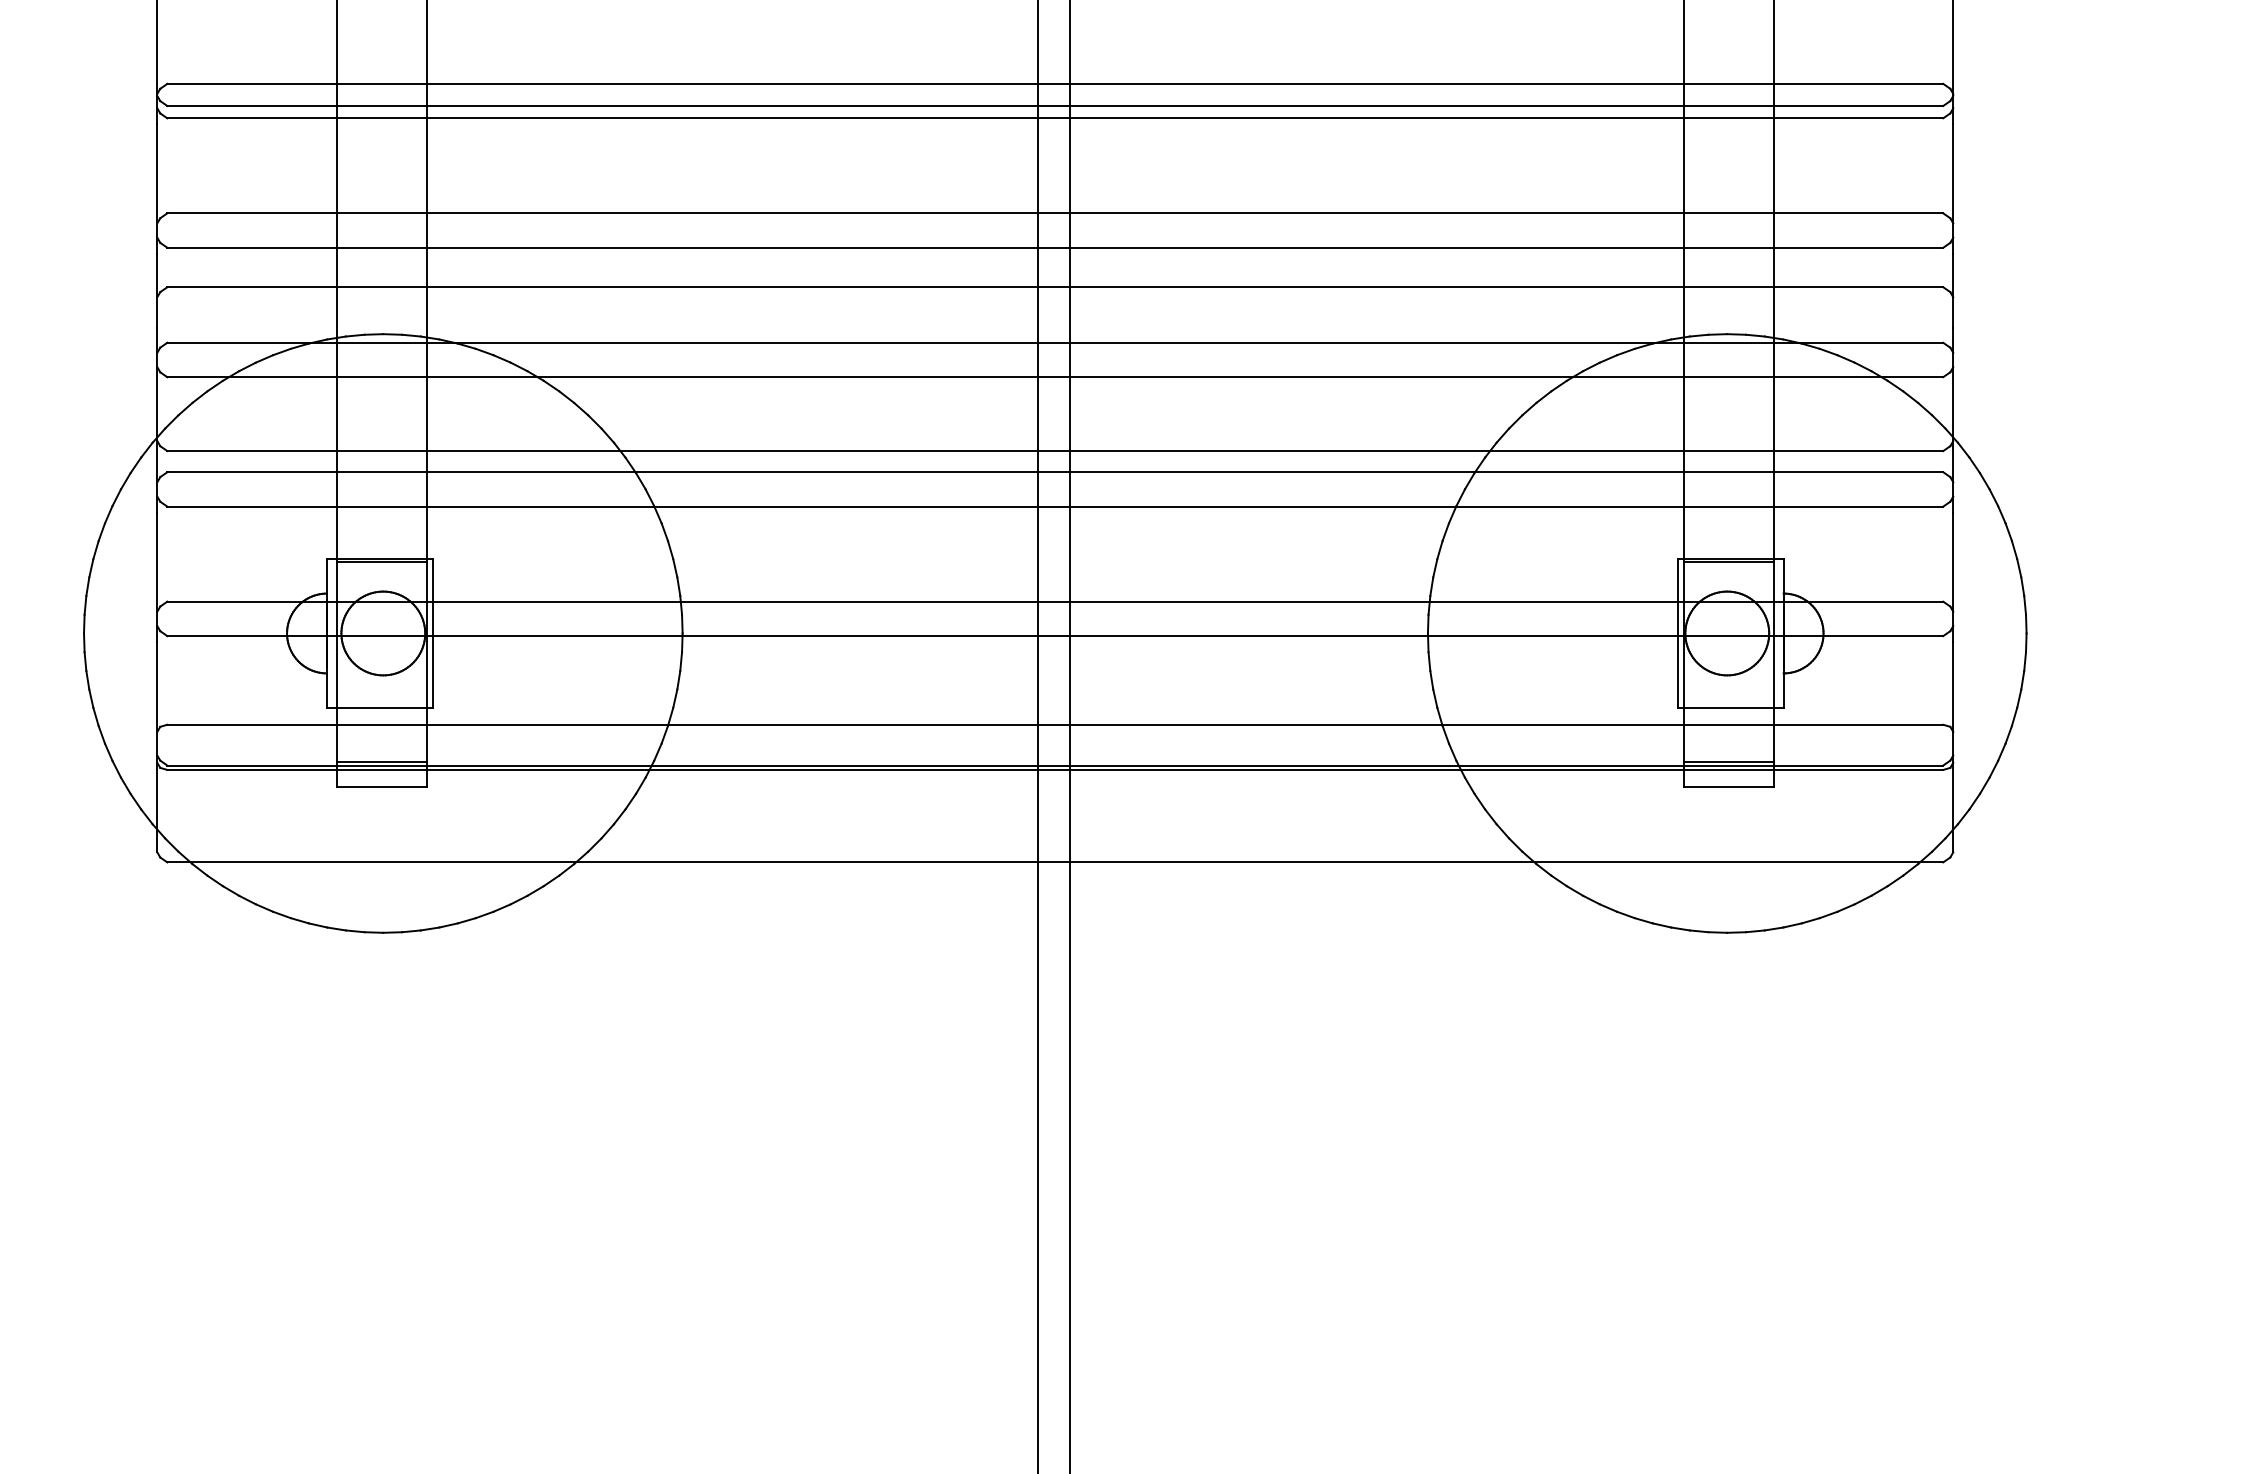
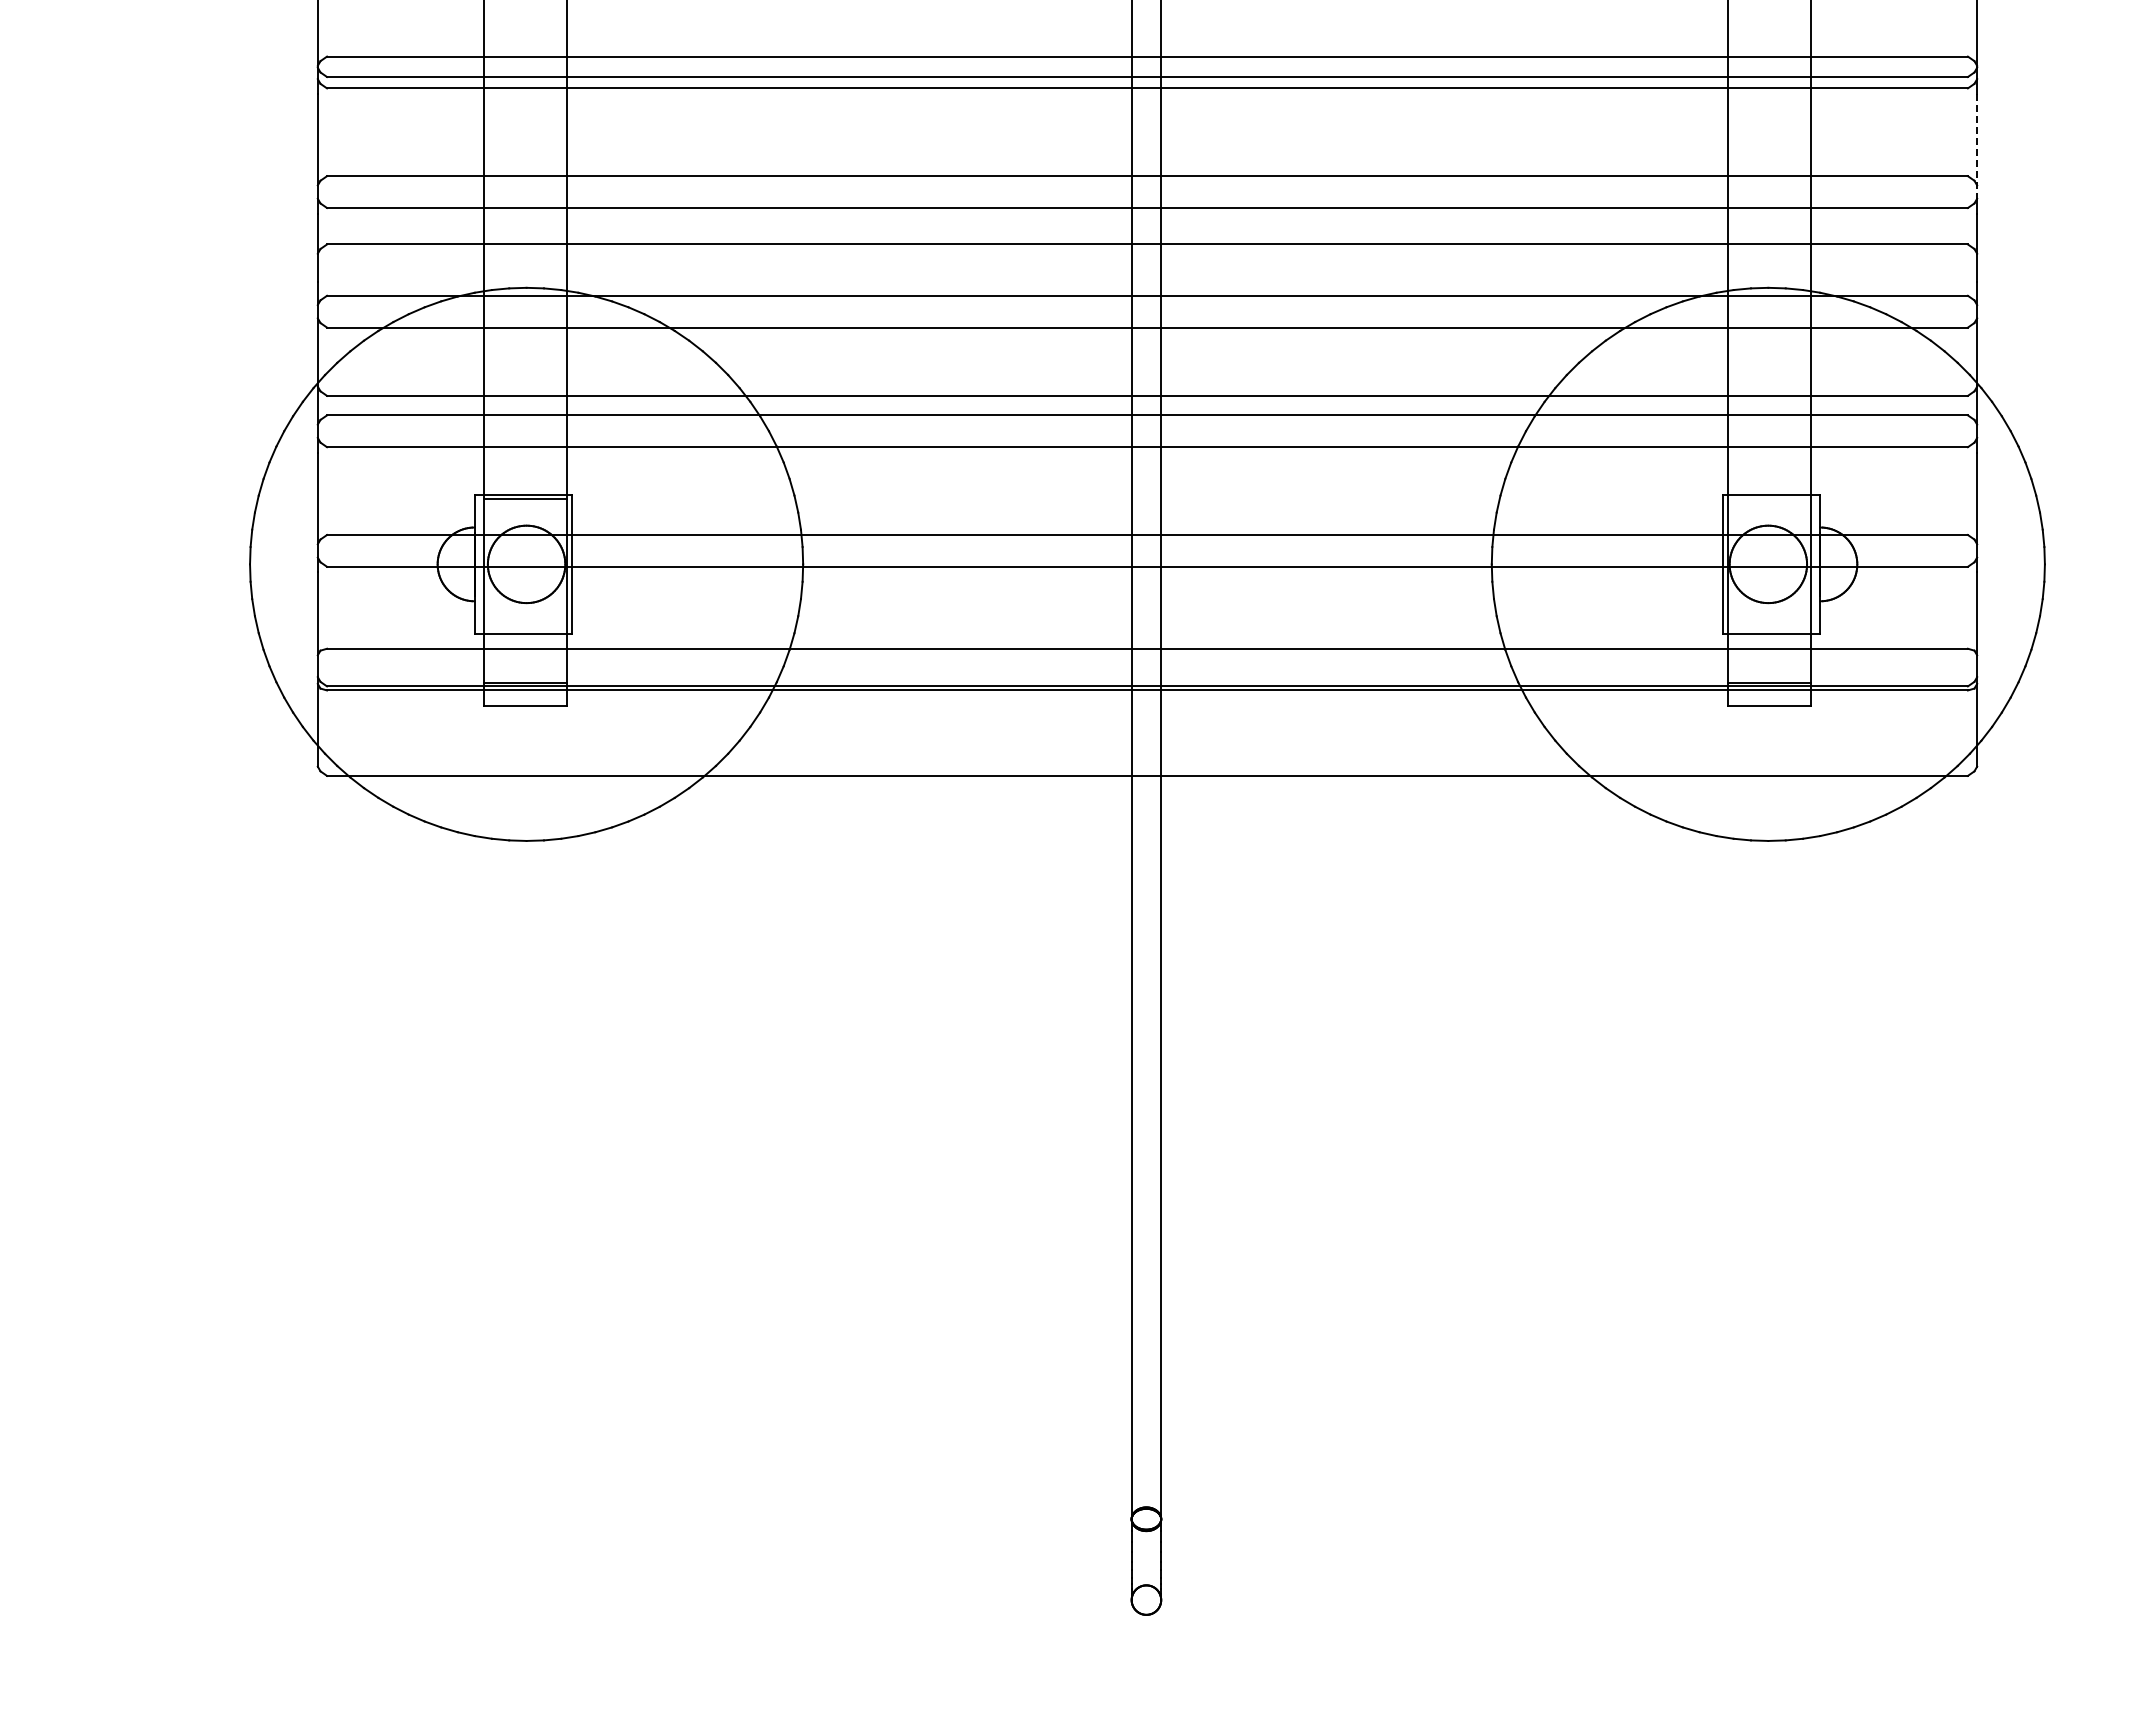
line: (1953, 181) -> (1977, 146), solid -> dashed
line: (1728, 562) -> (1769, 498), removed

